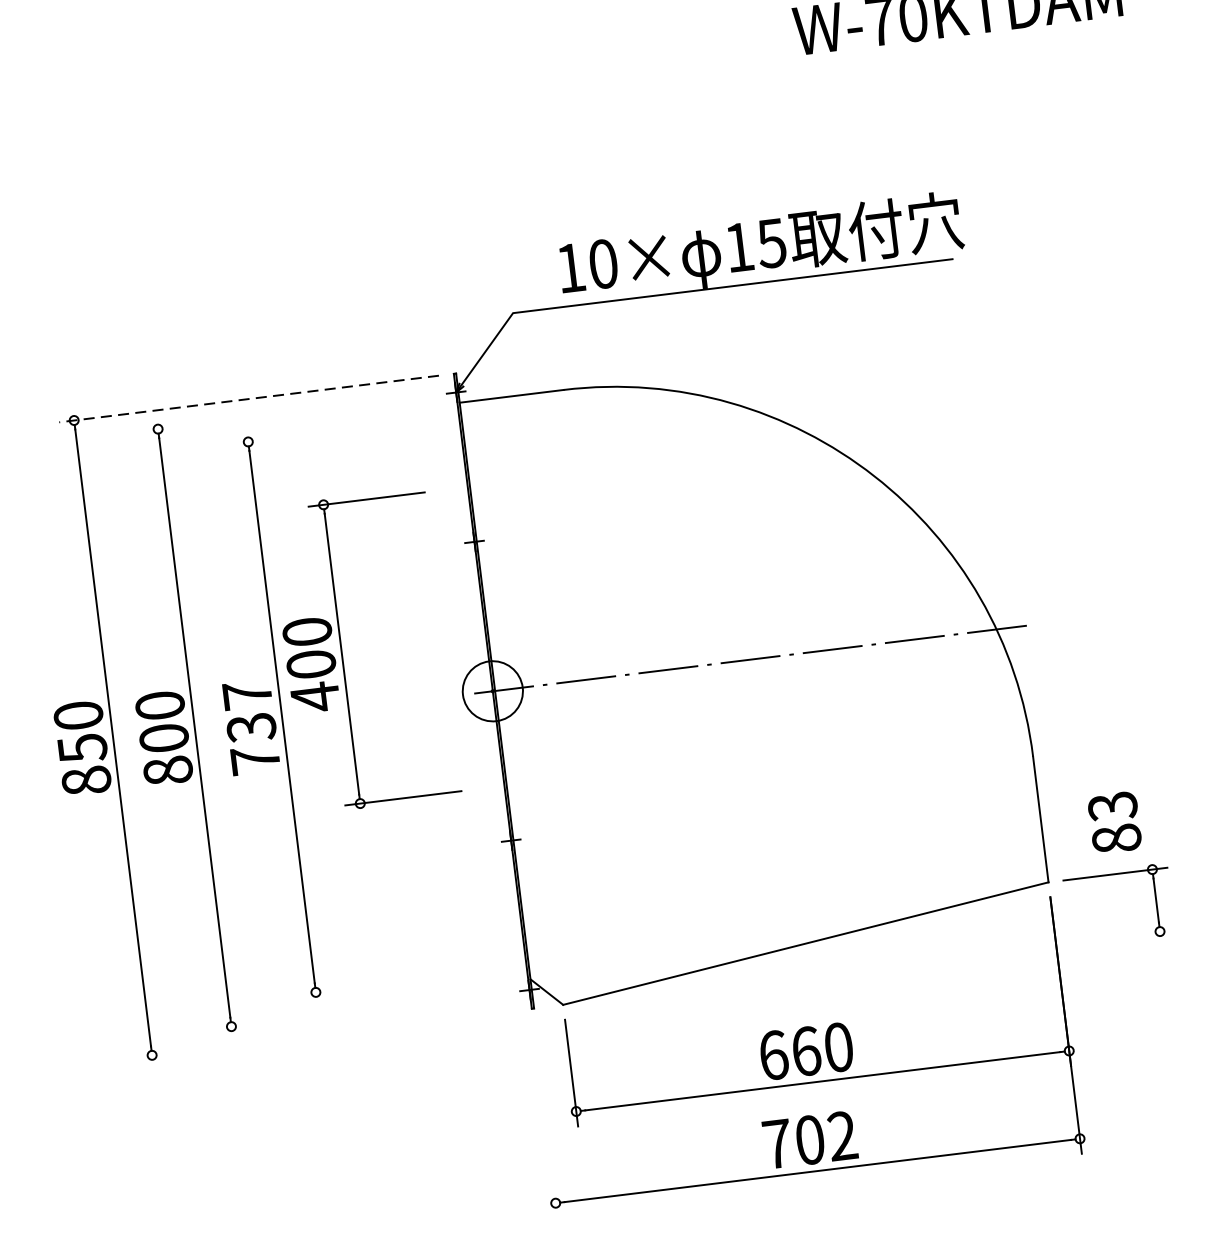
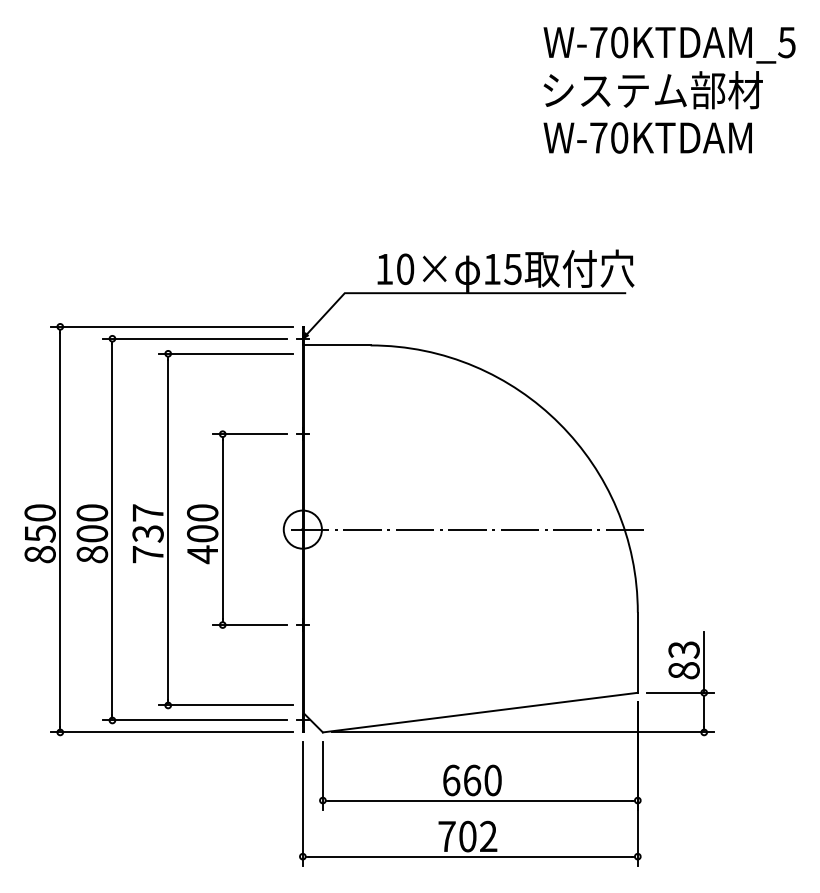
line: (248, 398) -> (171, 326), dashed -> solid
line: (286, 412) -> (194, 338), added
line: (337, 430) -> (225, 353), added
part: (343, 653) -> (223, 529), moved
line: (1146, 820) -> (704, 661), added
line: (875, 966) -> (522, 732), added
line: (405, 981) -> (225, 705), added
line: (359, 1010) -> (194, 720), added
line: (326, 1034) -> (171, 732), added
line: (544, 1120) -> (302, 803), added

